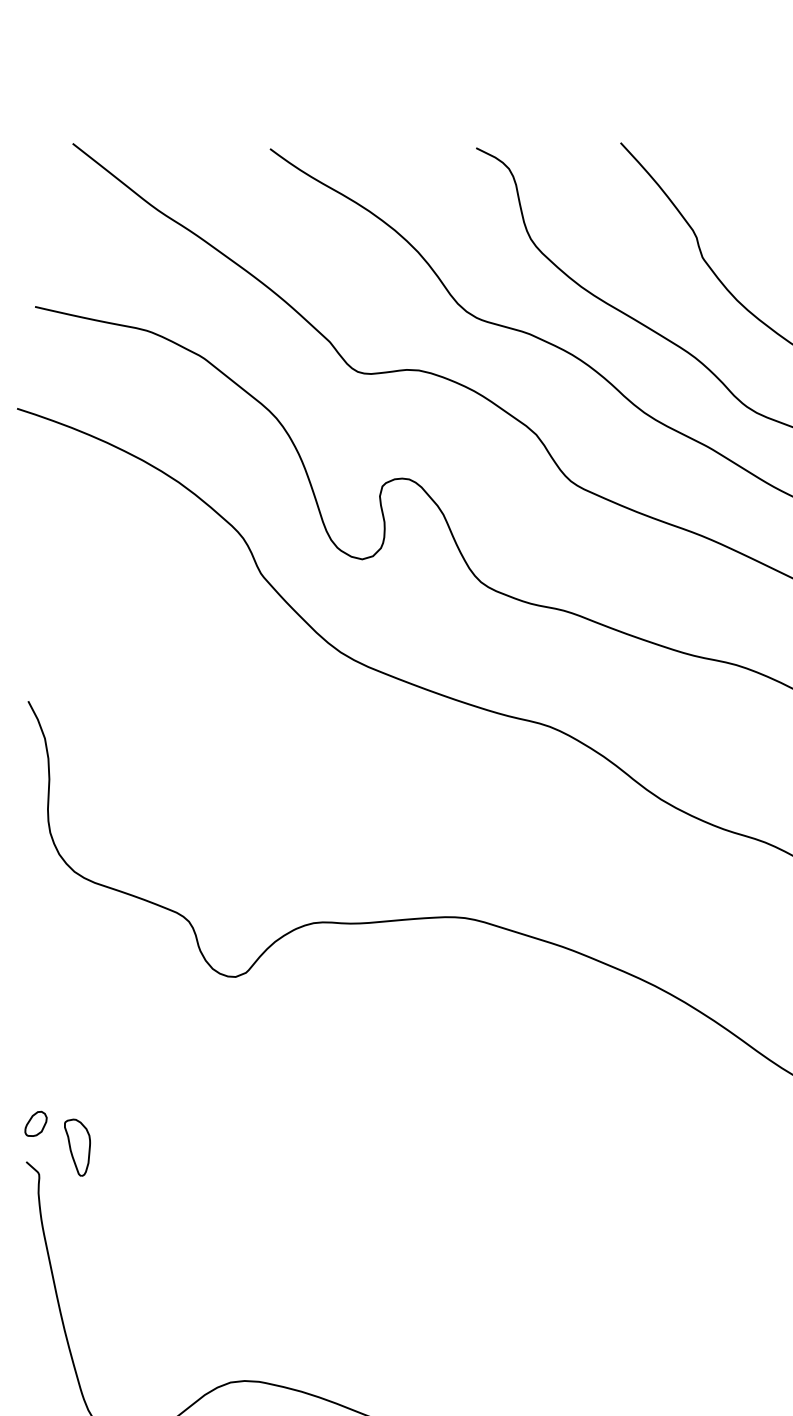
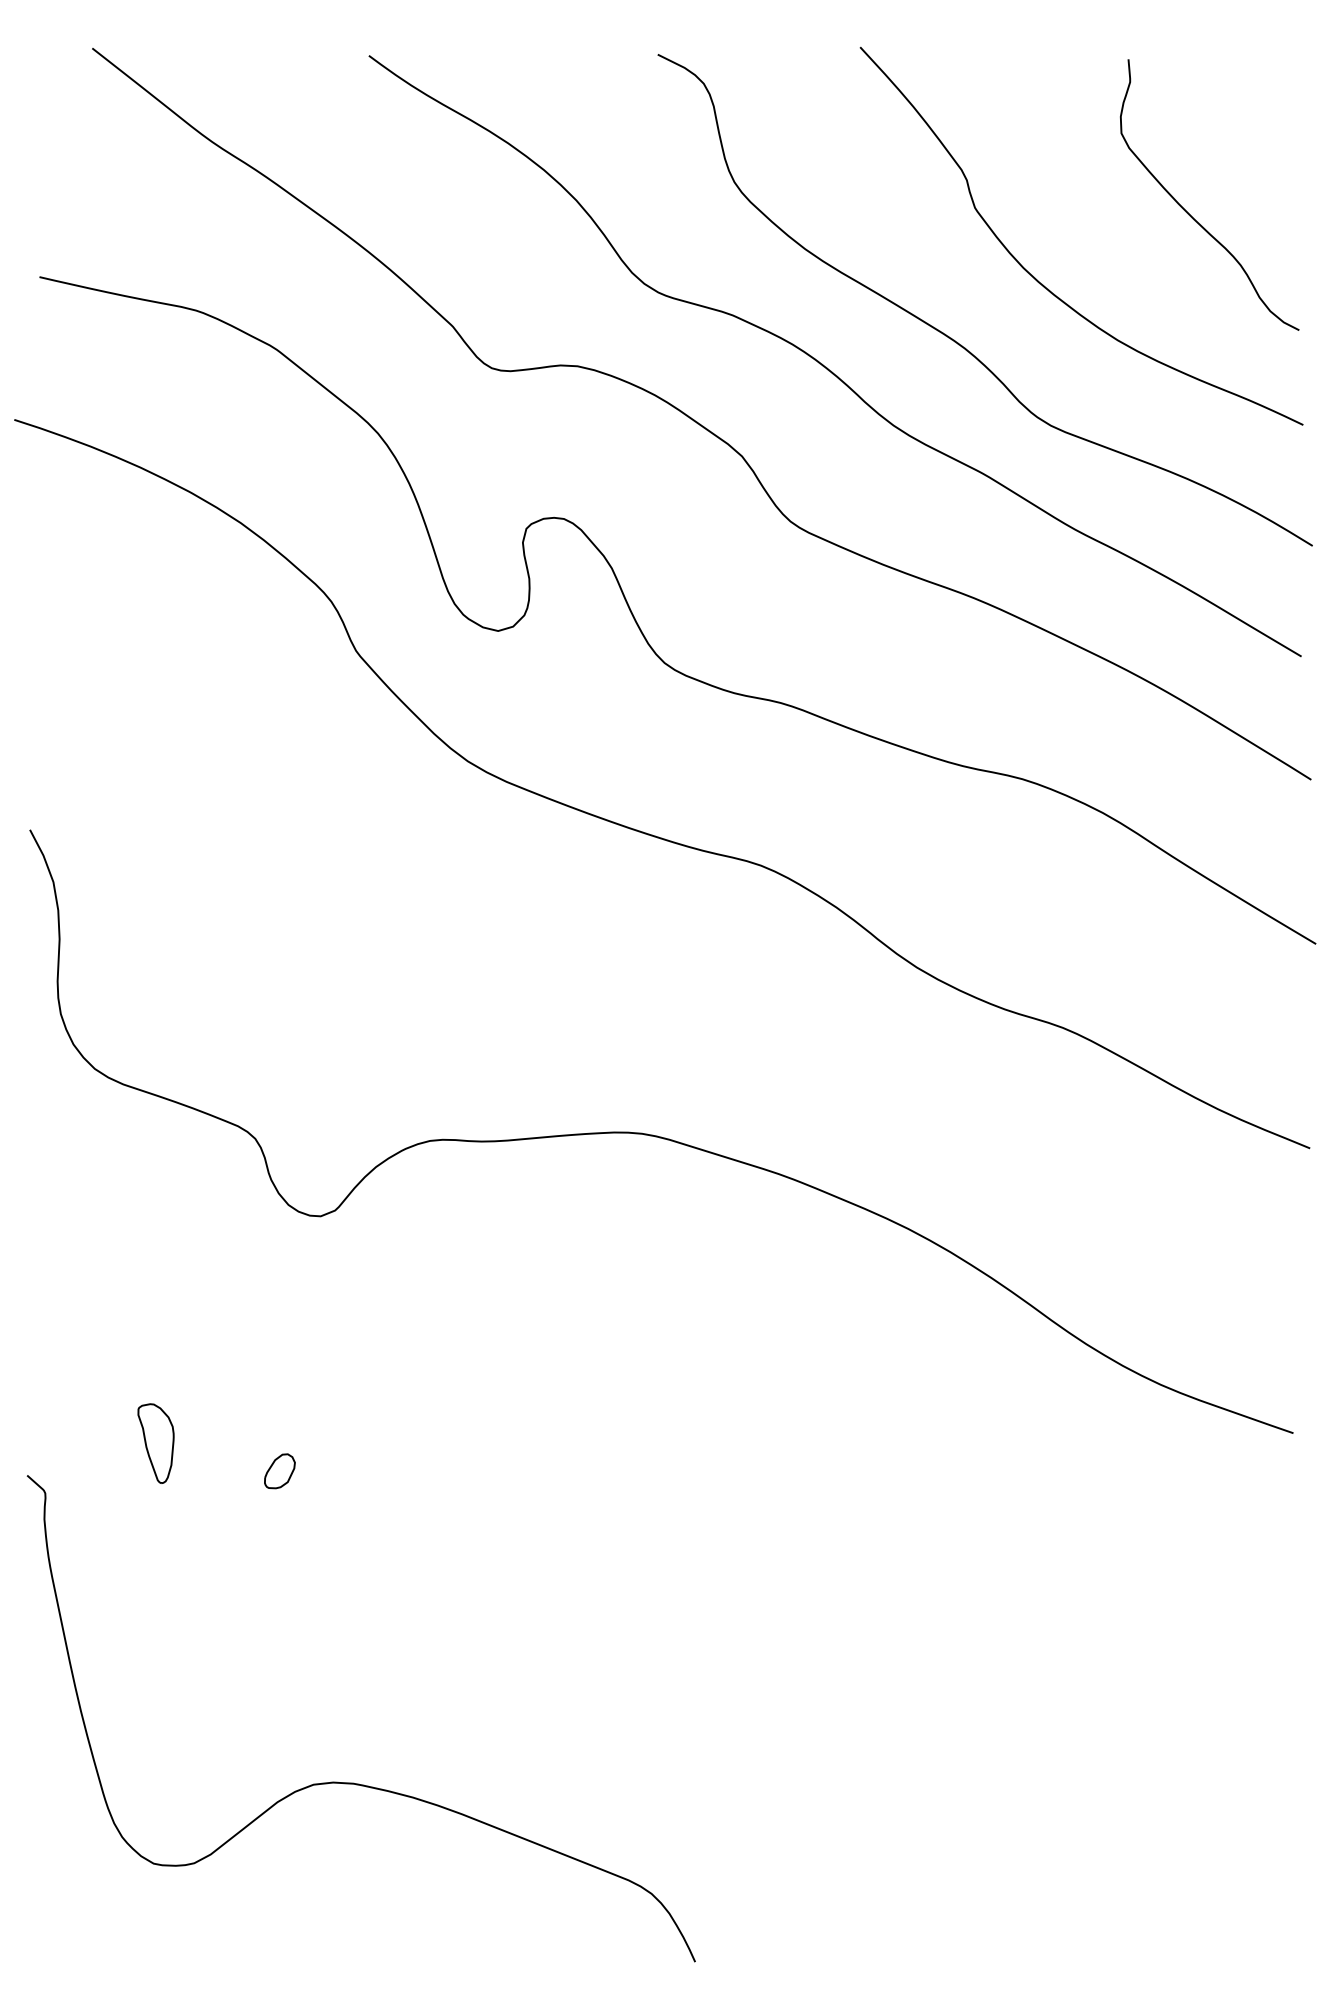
part: (35, 1124) -> (279, 1471), moved
part: (77, 1147) -> (155, 1443), moved

